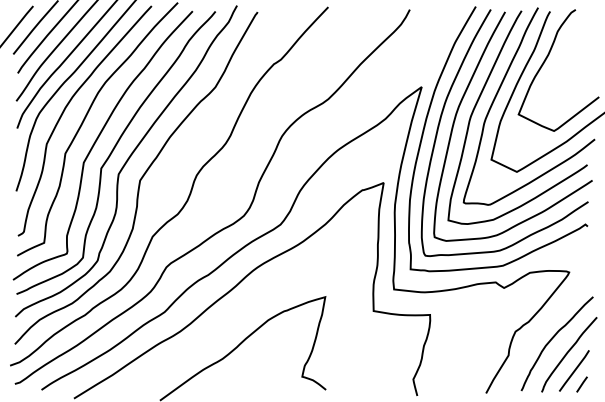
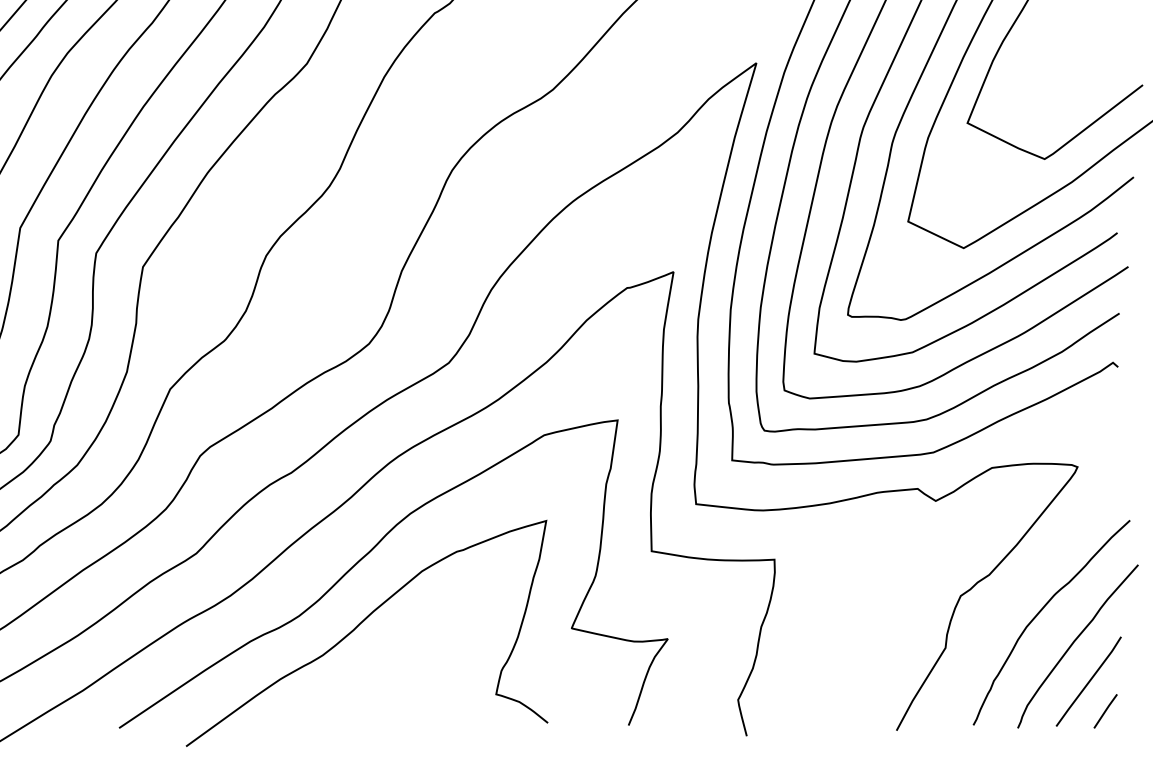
curve: (245, 311) -> (372, 552), added

